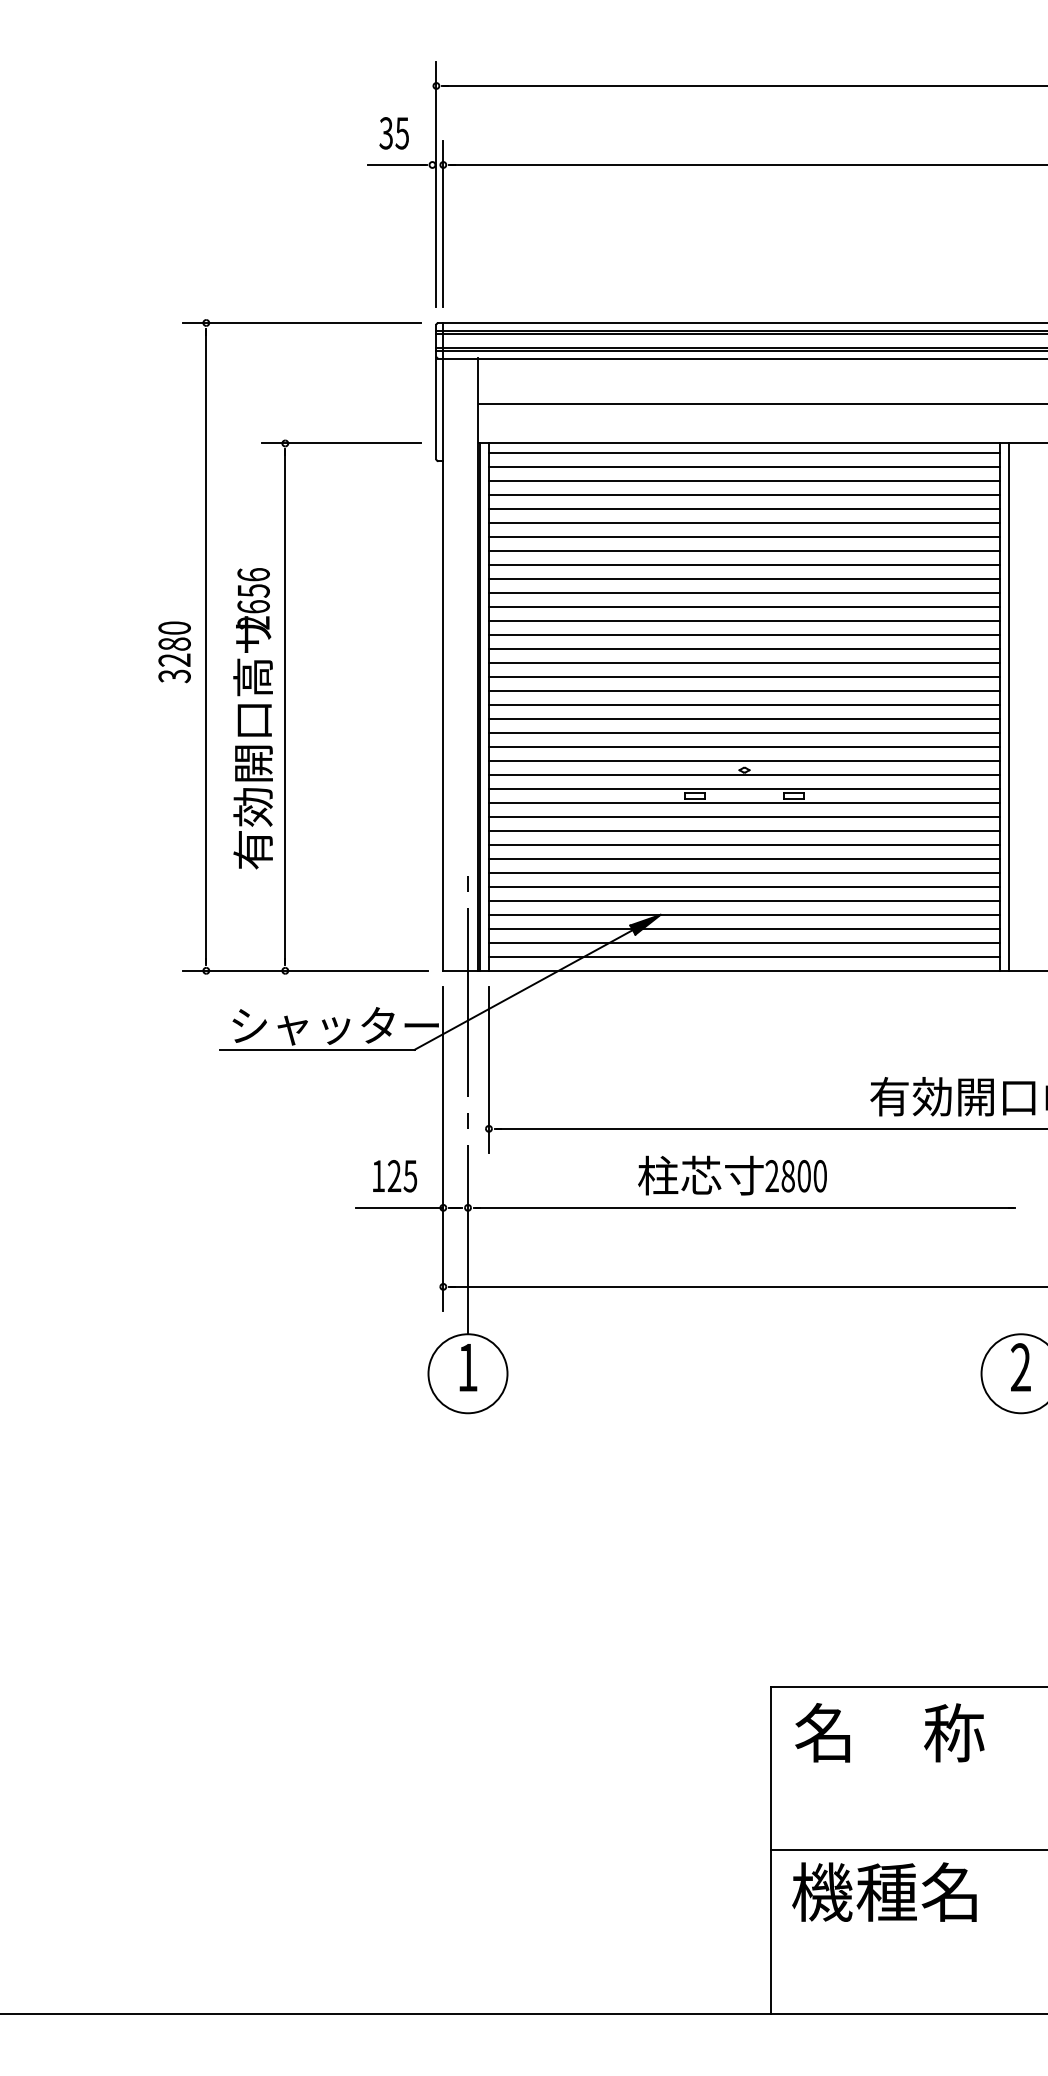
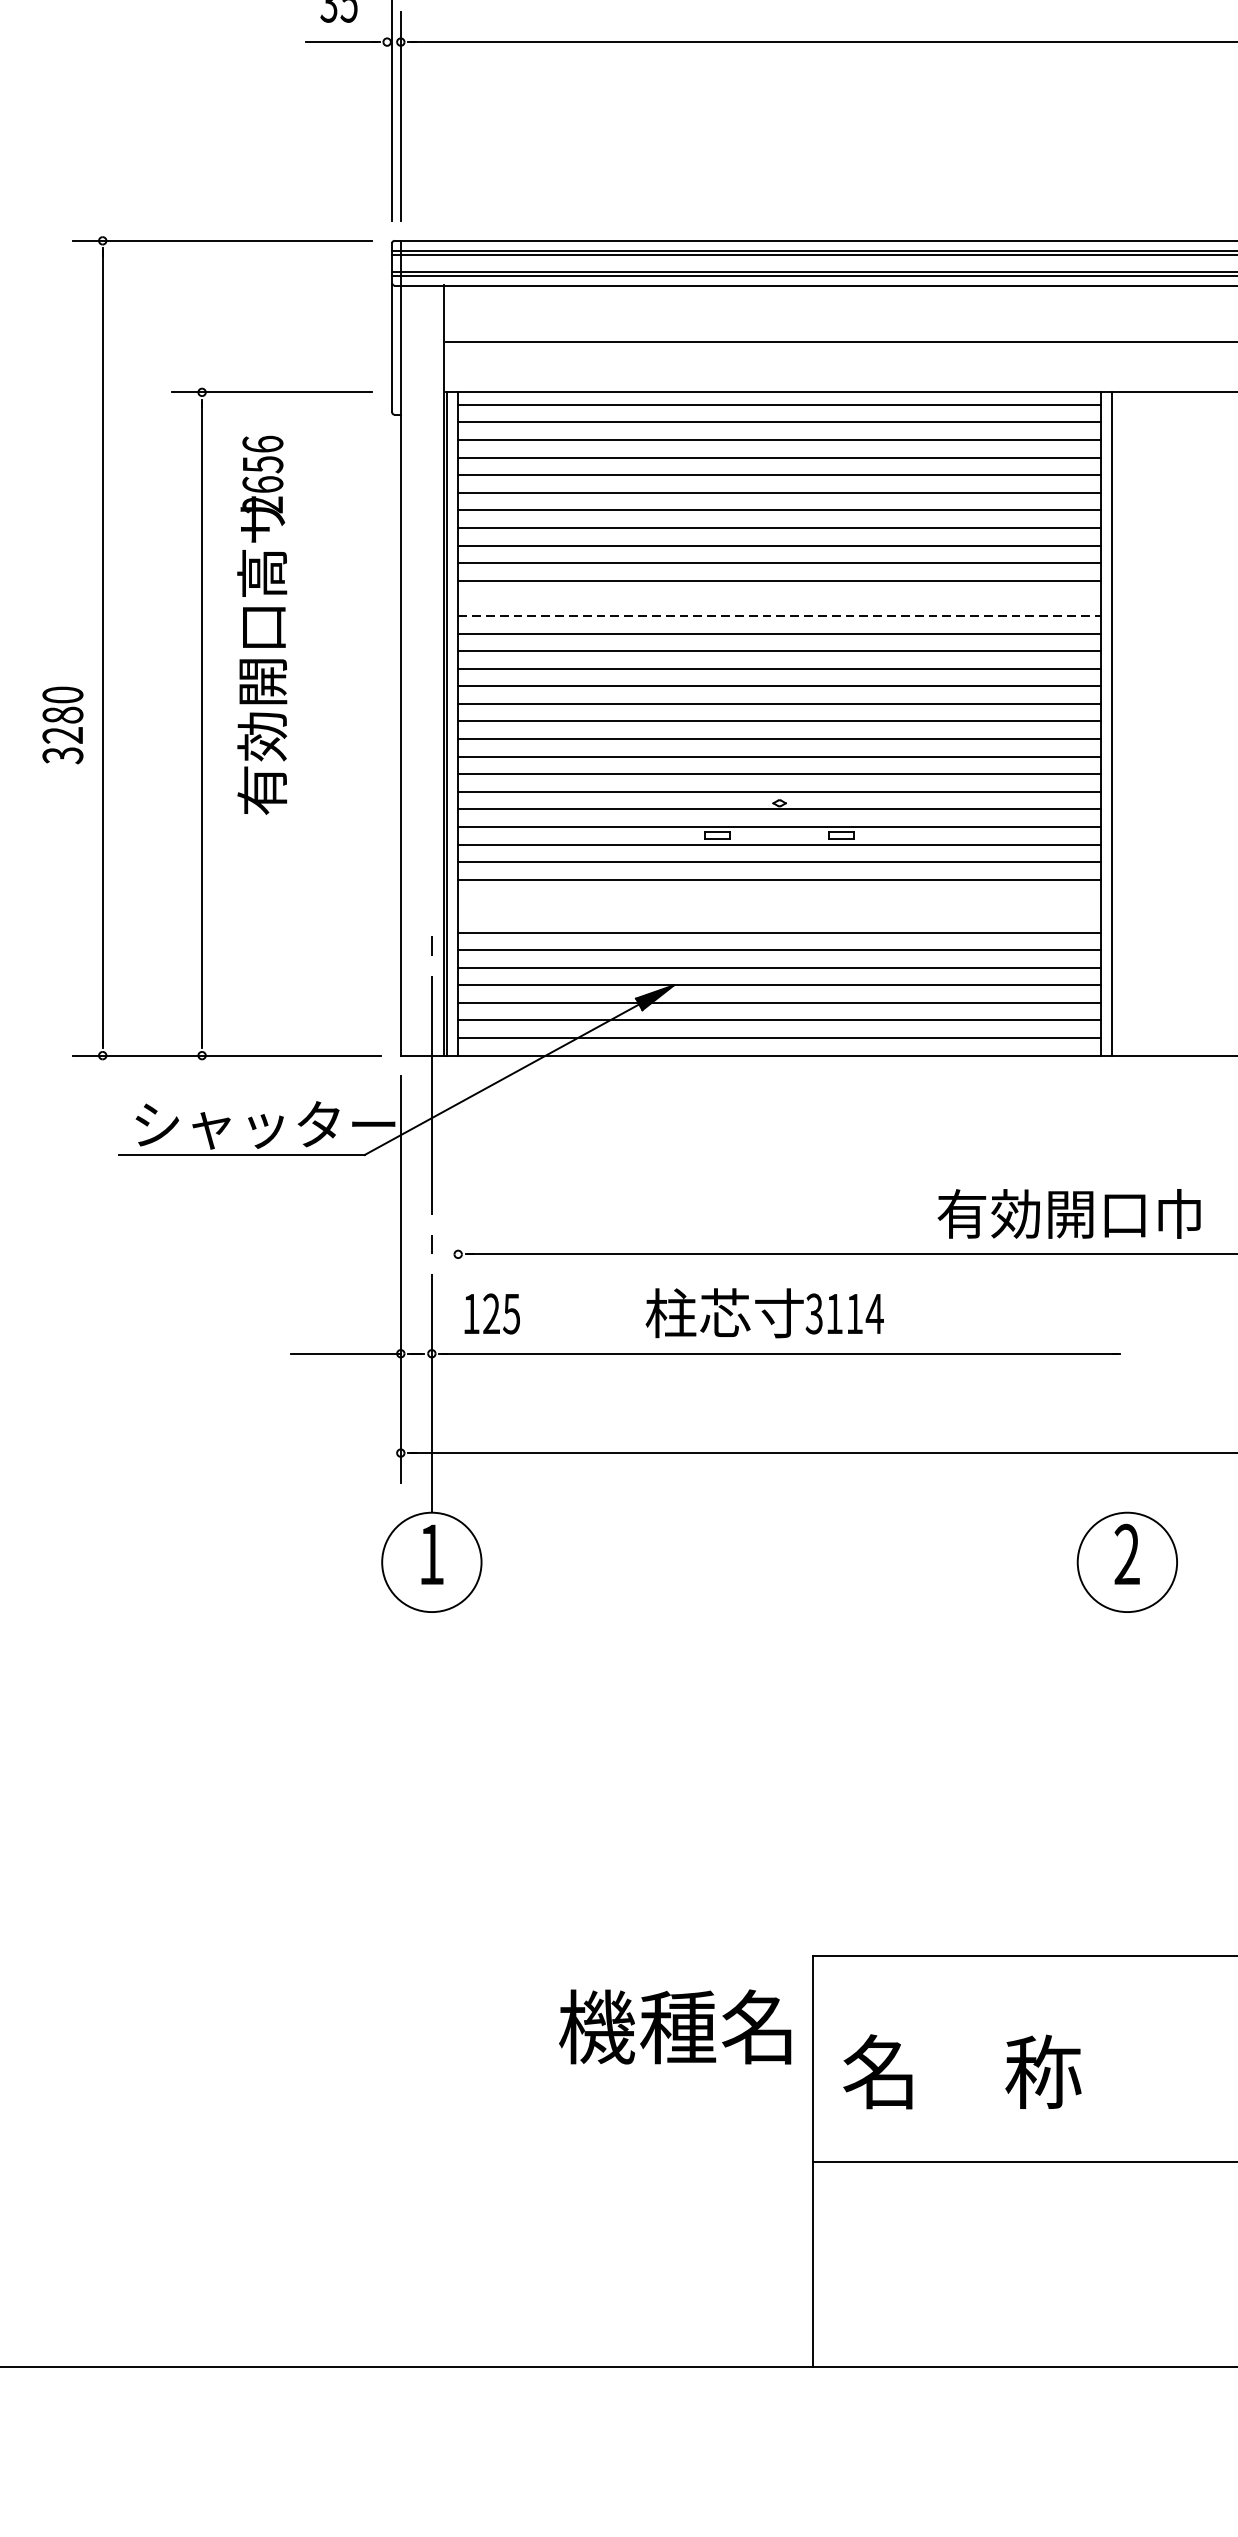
line: (744, 607) -> (779, 598), removed
line: (744, 621) -> (779, 616), solid -> dashed
text: (174, 652) -> (62, 725), moved
text: (252, 718) -> (261, 625), moved
line: (744, 844) -> (779, 896), removed
line: (744, 858) -> (779, 914), removed
line: (488, 1069) -> (457, 1179), removed
text: (395, 1176) -> (492, 1314), moved
text: (796, 1176) -> (845, 1314), 2800 -> 3114
text: (889, 1732) -> (961, 2071), moved
text: (884, 1891) -> (675, 2026), moved

